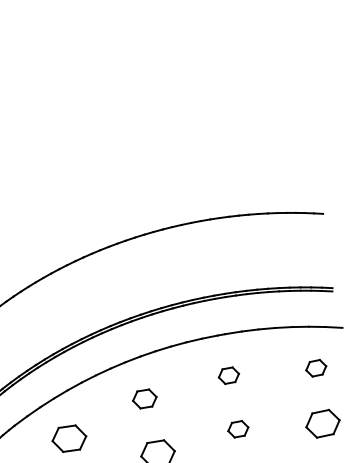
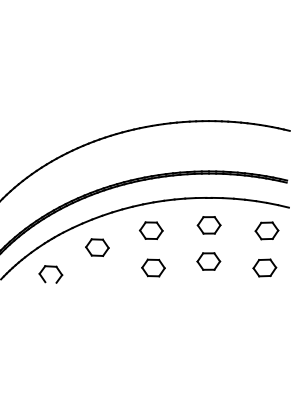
part: (315, 367) -> (266, 230), size x1.67
part: (228, 375) -> (208, 225), size x1.67
part: (144, 398) -> (151, 230), size x1.43
part: (237, 429) -> (208, 261), size x1.67

